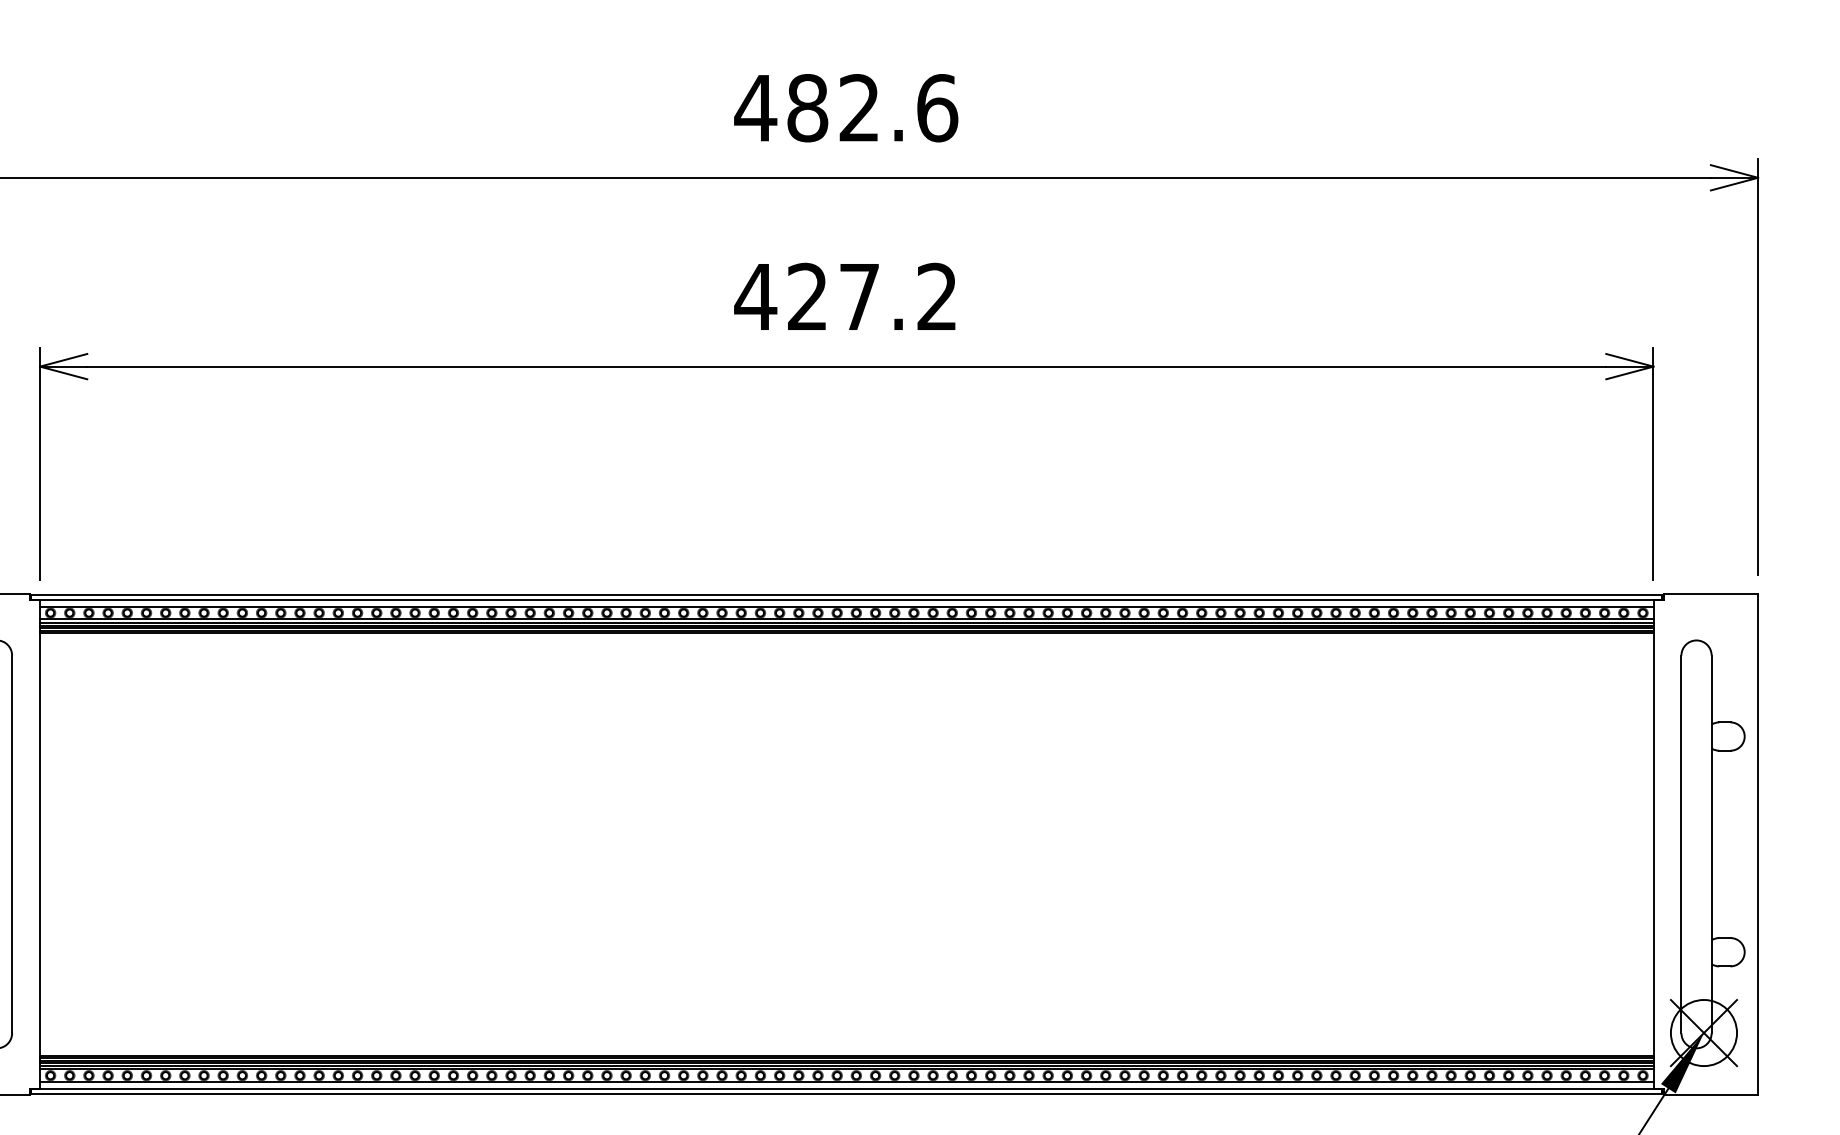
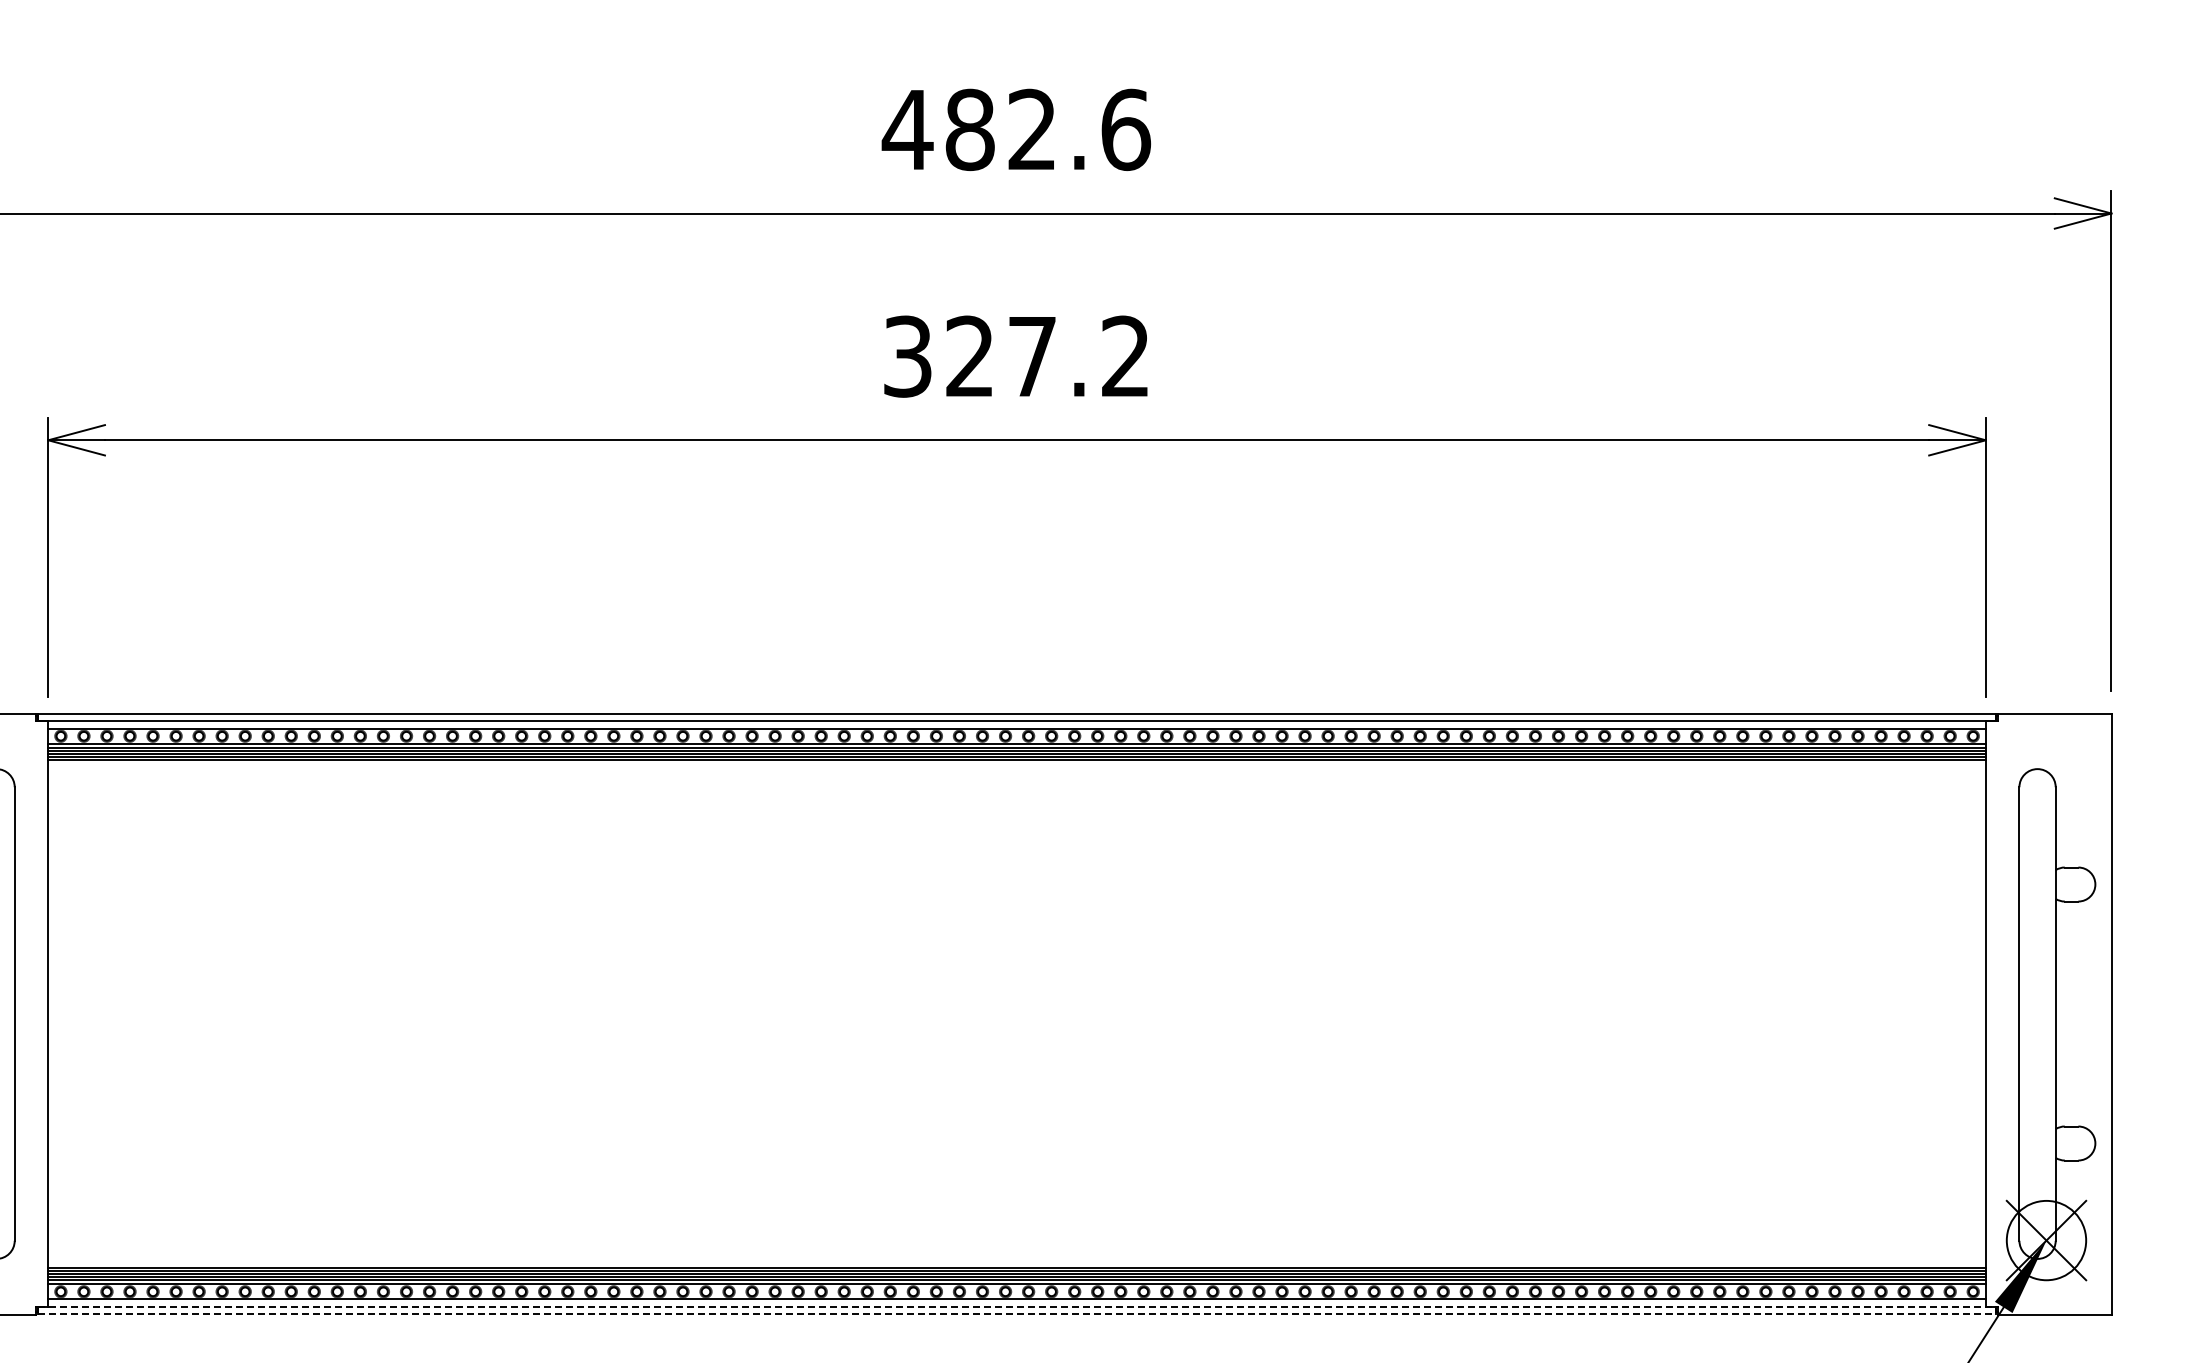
text: (755, 296) -> (907, 356), 427.2 -> 327.2
line: (847, 1088) -> (1017, 1307), solid -> dashed
line: (847, 1094) -> (1017, 1314), solid -> dashed

